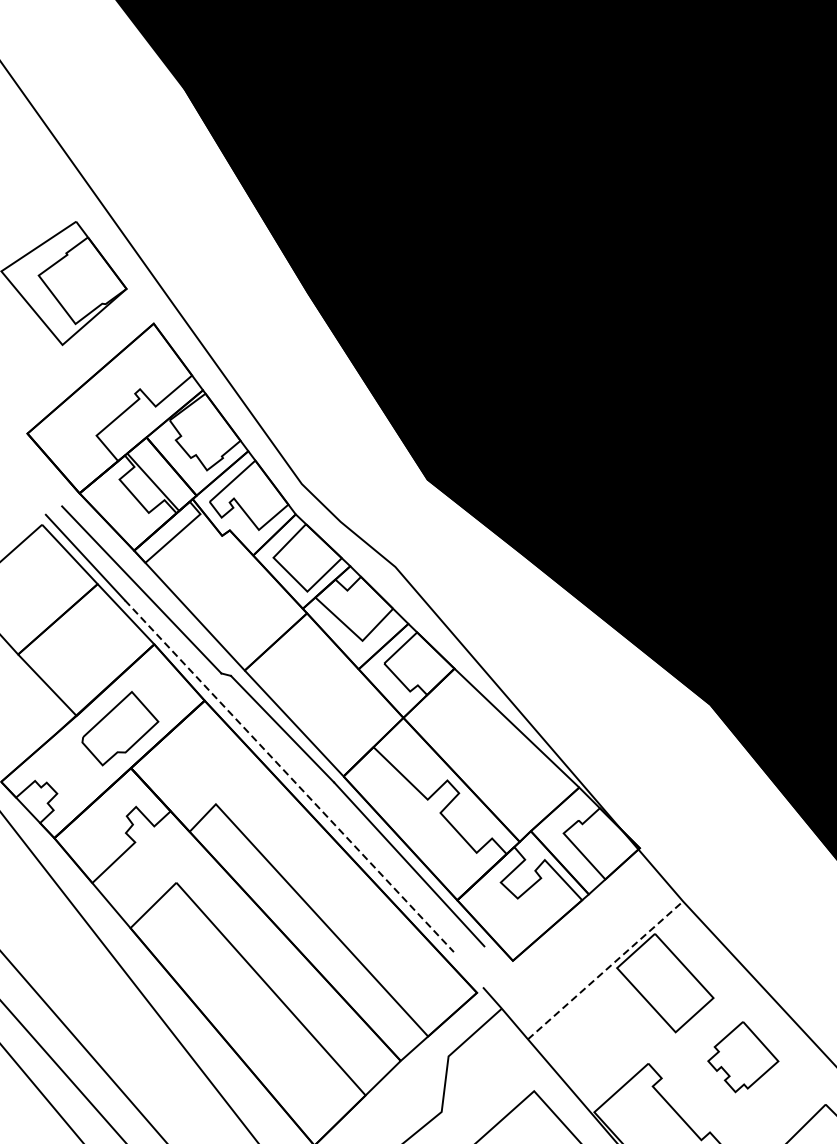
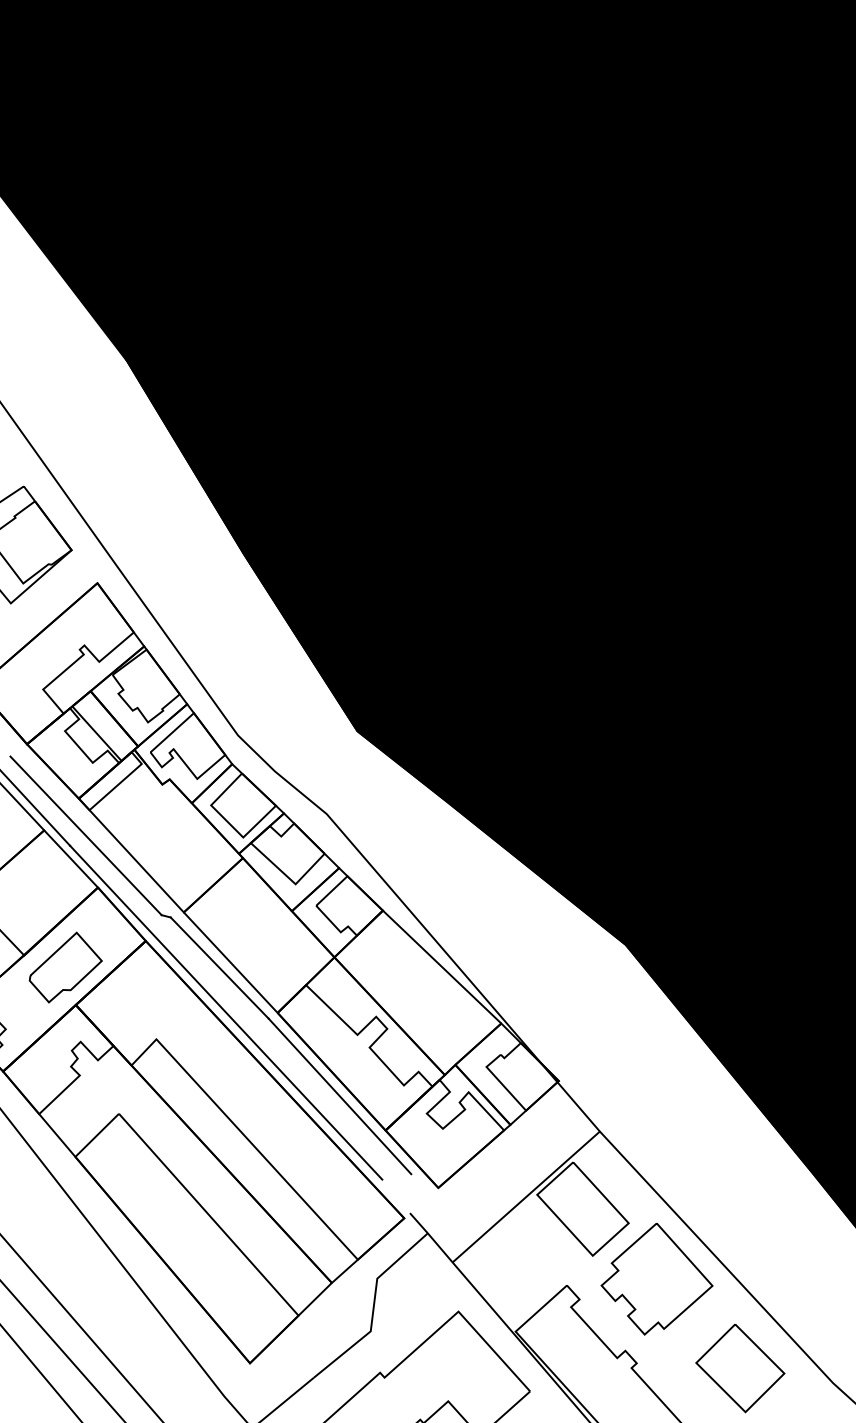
line: (289, 775) -> (226, 1012), dashed -> solid
line: (605, 970) -> (526, 1197), dashed -> solid
part: (742, 1057) -> (656, 1279), size x1.67

